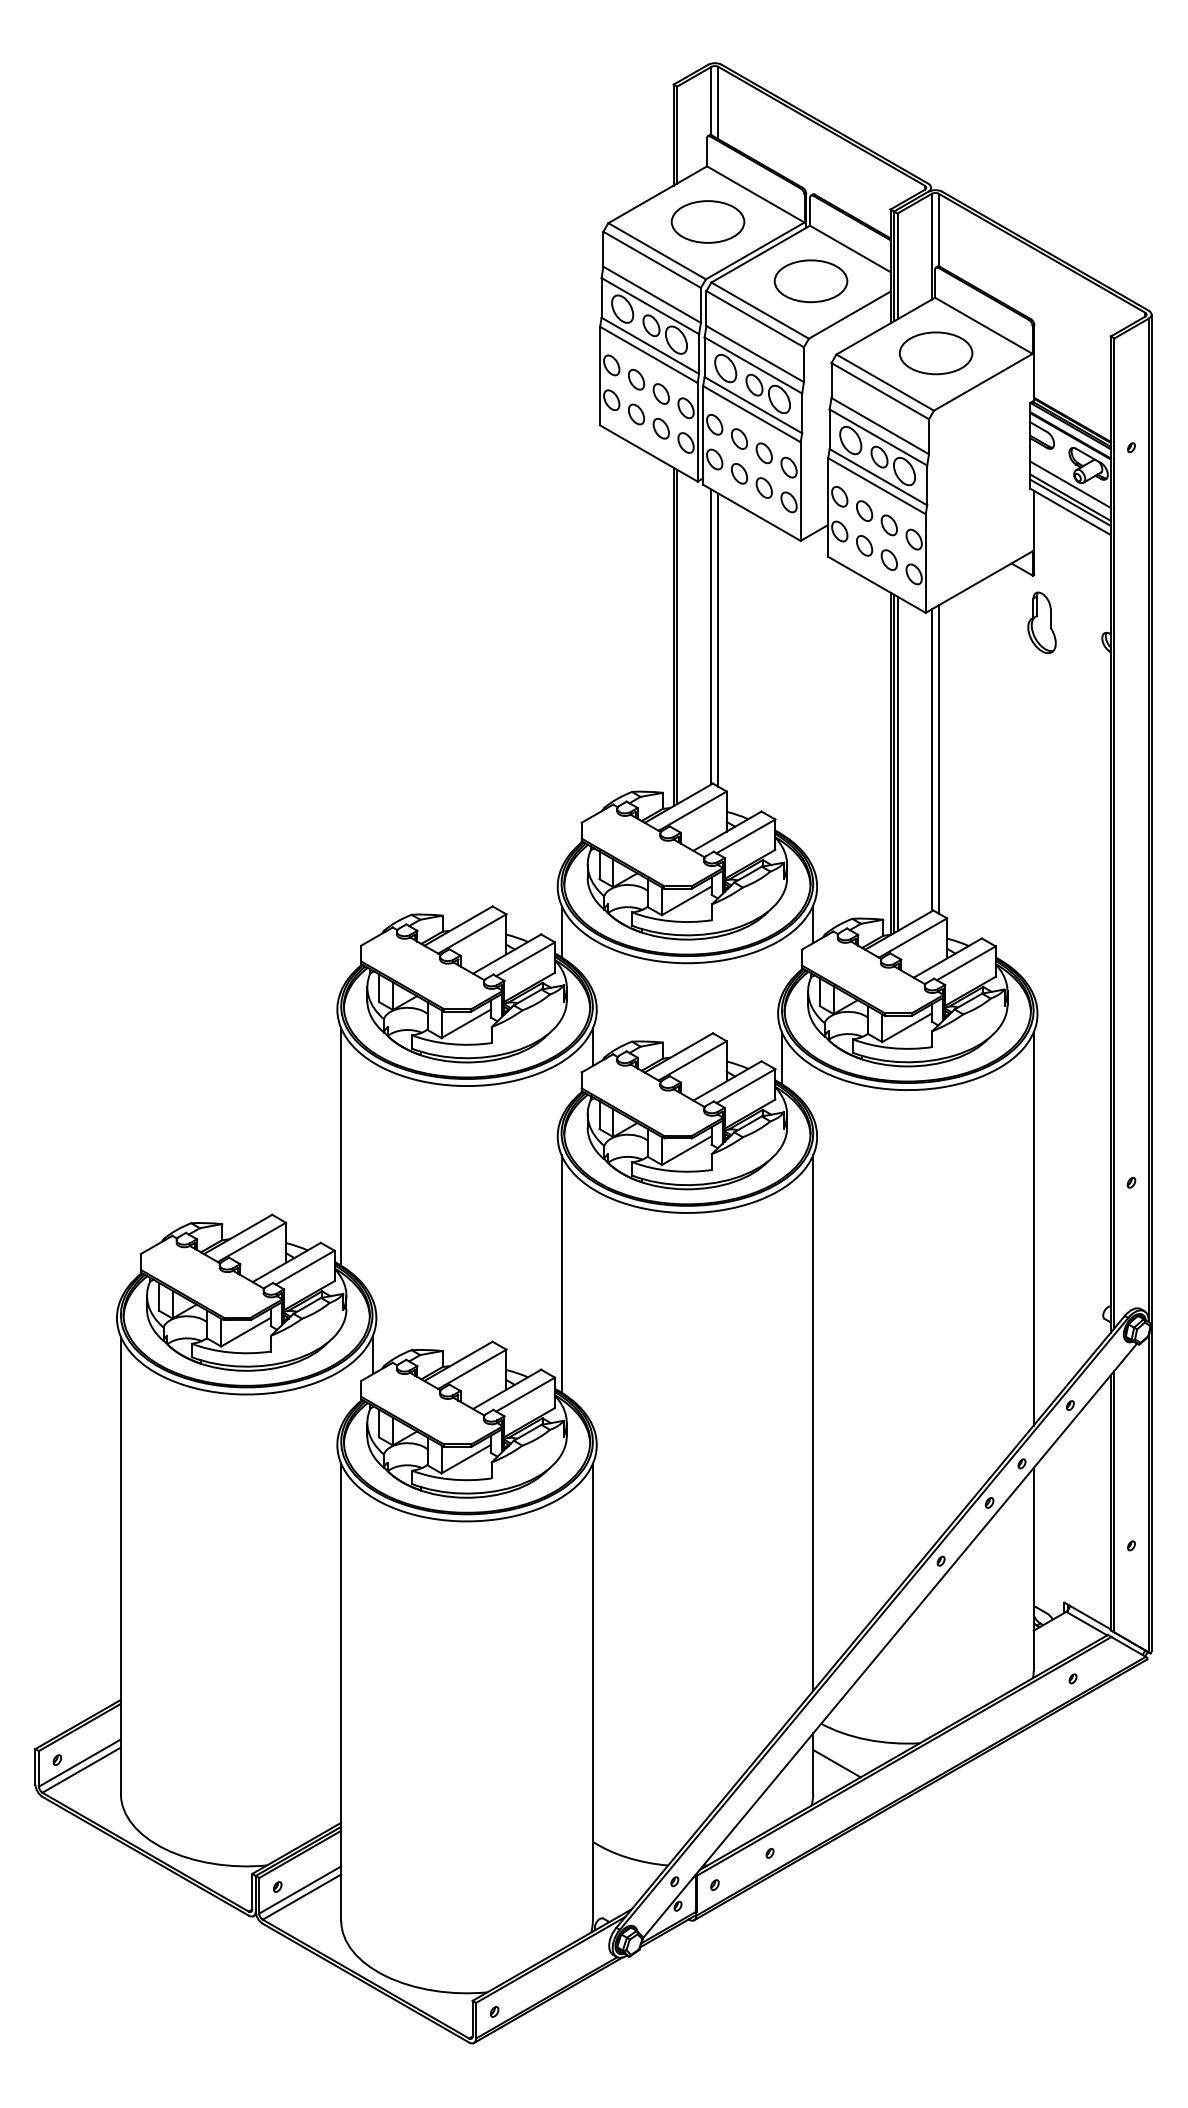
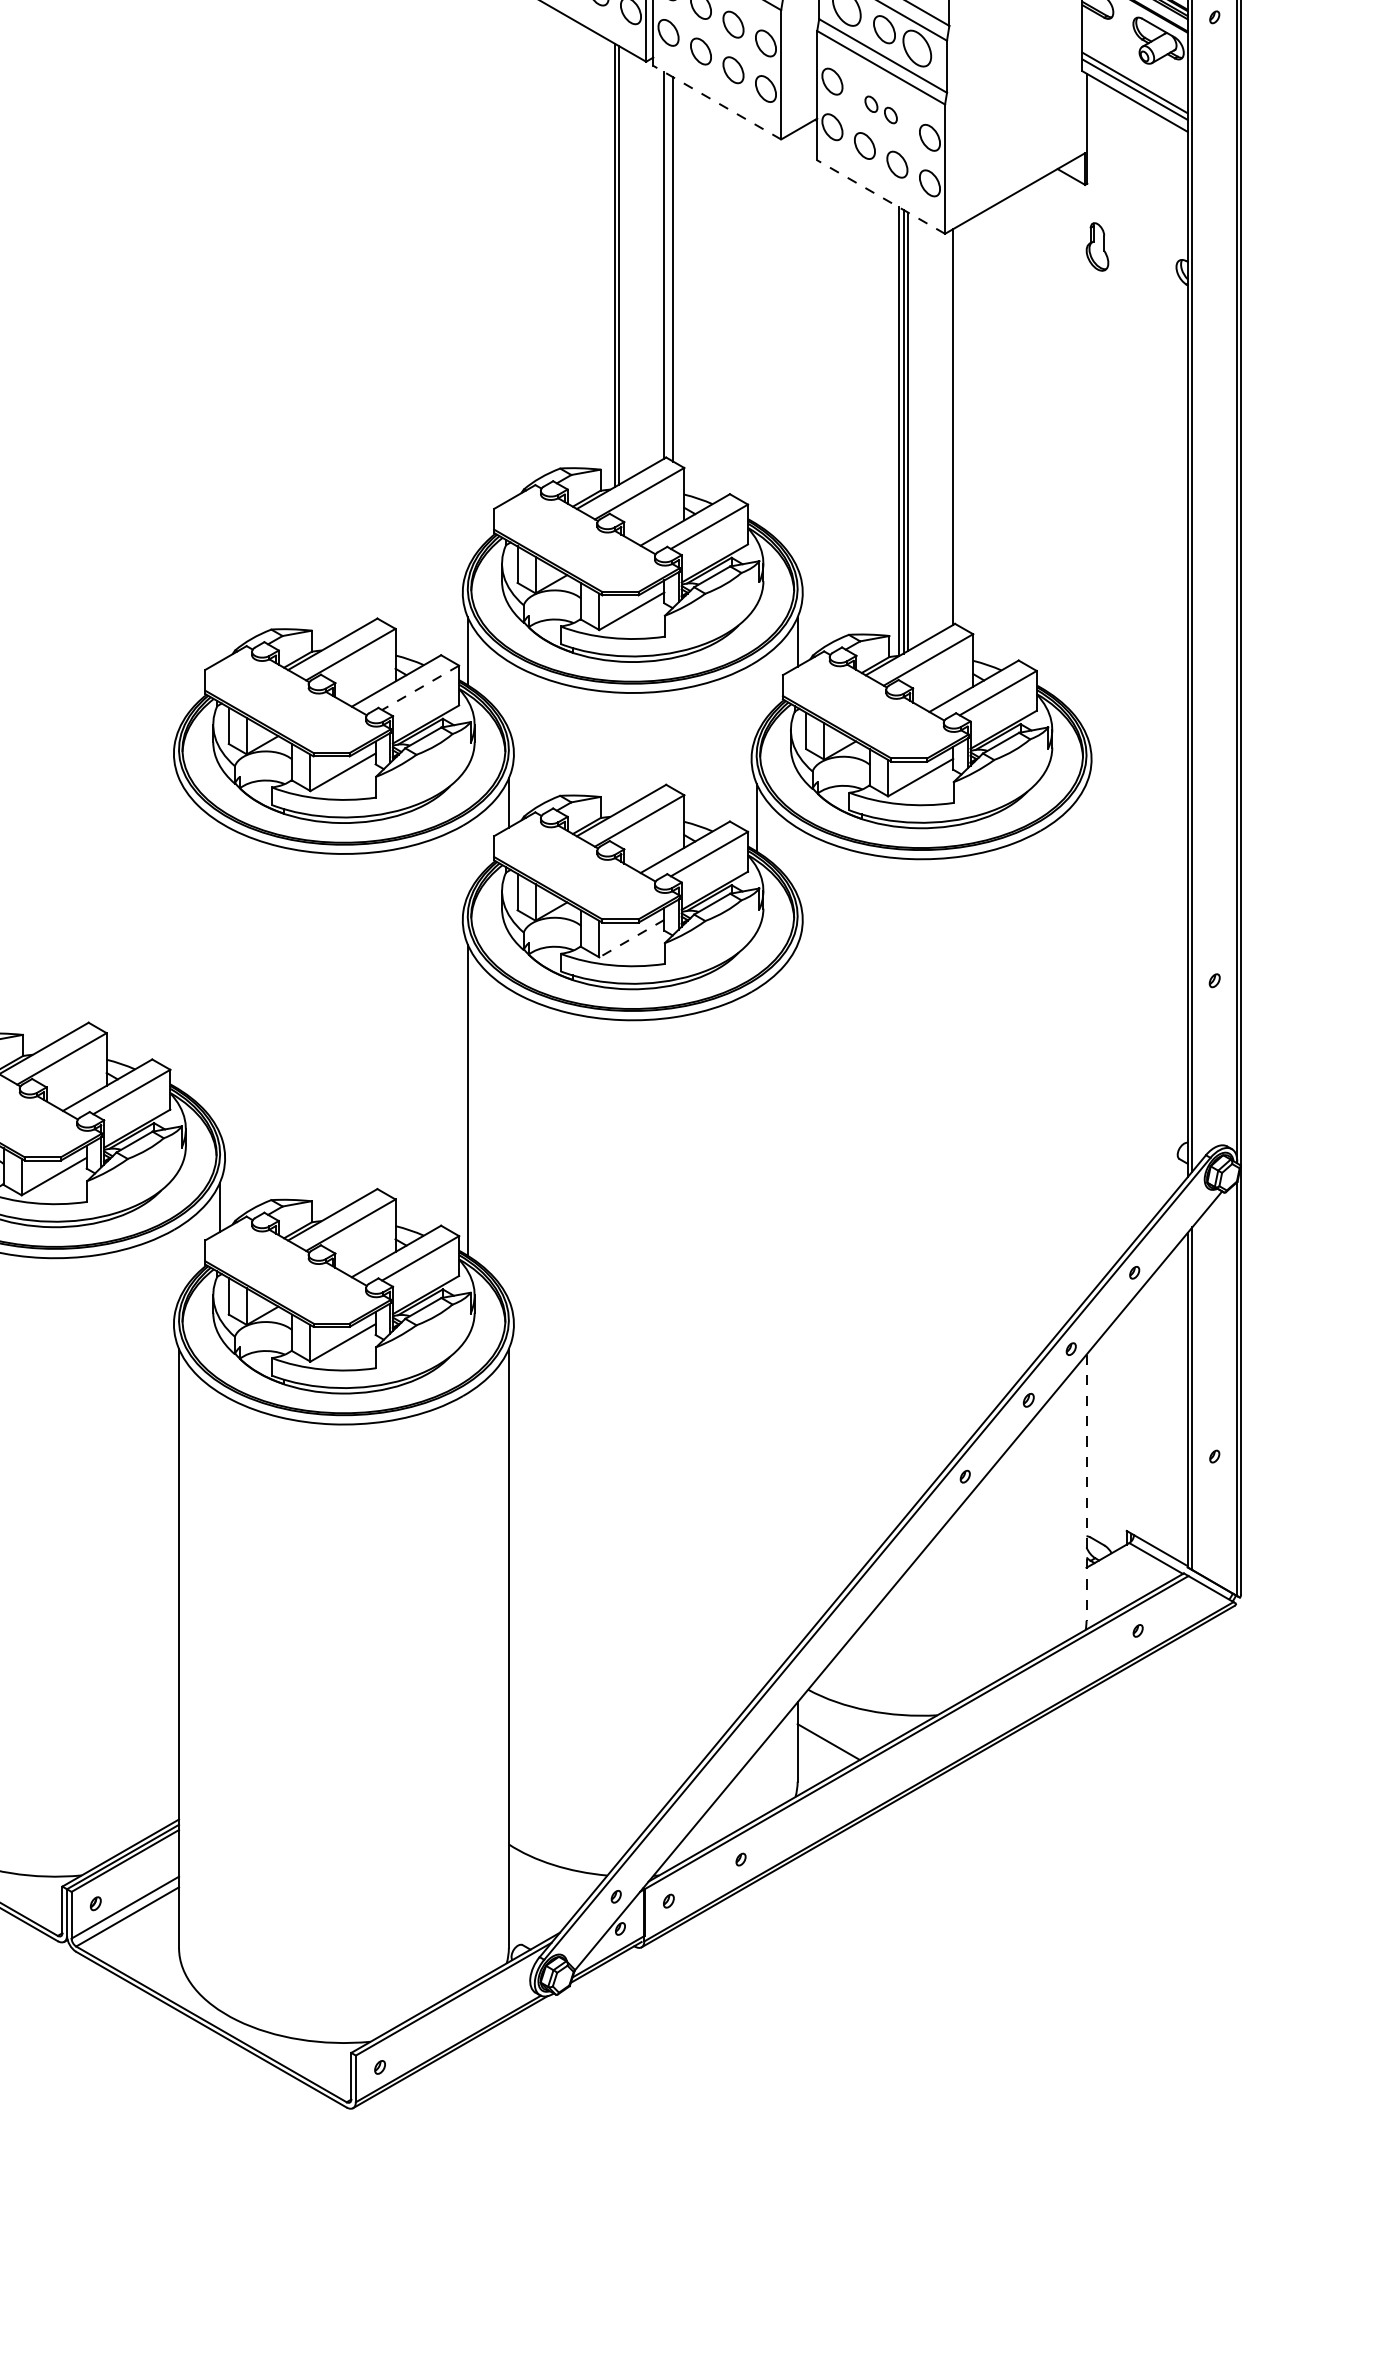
line: (1070, 484) -> (1134, 65), removed
line: (751, 512) -> (716, 102), solid -> dashed
part: (876, 518) -> (880, 110), size x0.6
line: (876, 584) -> (880, 196), solid -> dashed
part: (1041, 622) -> (1096, 246), size x0.6
line: (938, 759) -> (961, 425), removed
line: (525, 959) -> (420, 688), solid -> dashed
line: (341, 1146) -> (179, 933), removed
line: (686, 1150) -> (631, 938), solid -> dashed
line: (1033, 1228) -> (1086, 1040), removed
line: (813, 1422) -> (797, 1294), removed
line: (1033, 1569) -> (1086, 1487), solid -> dashed

